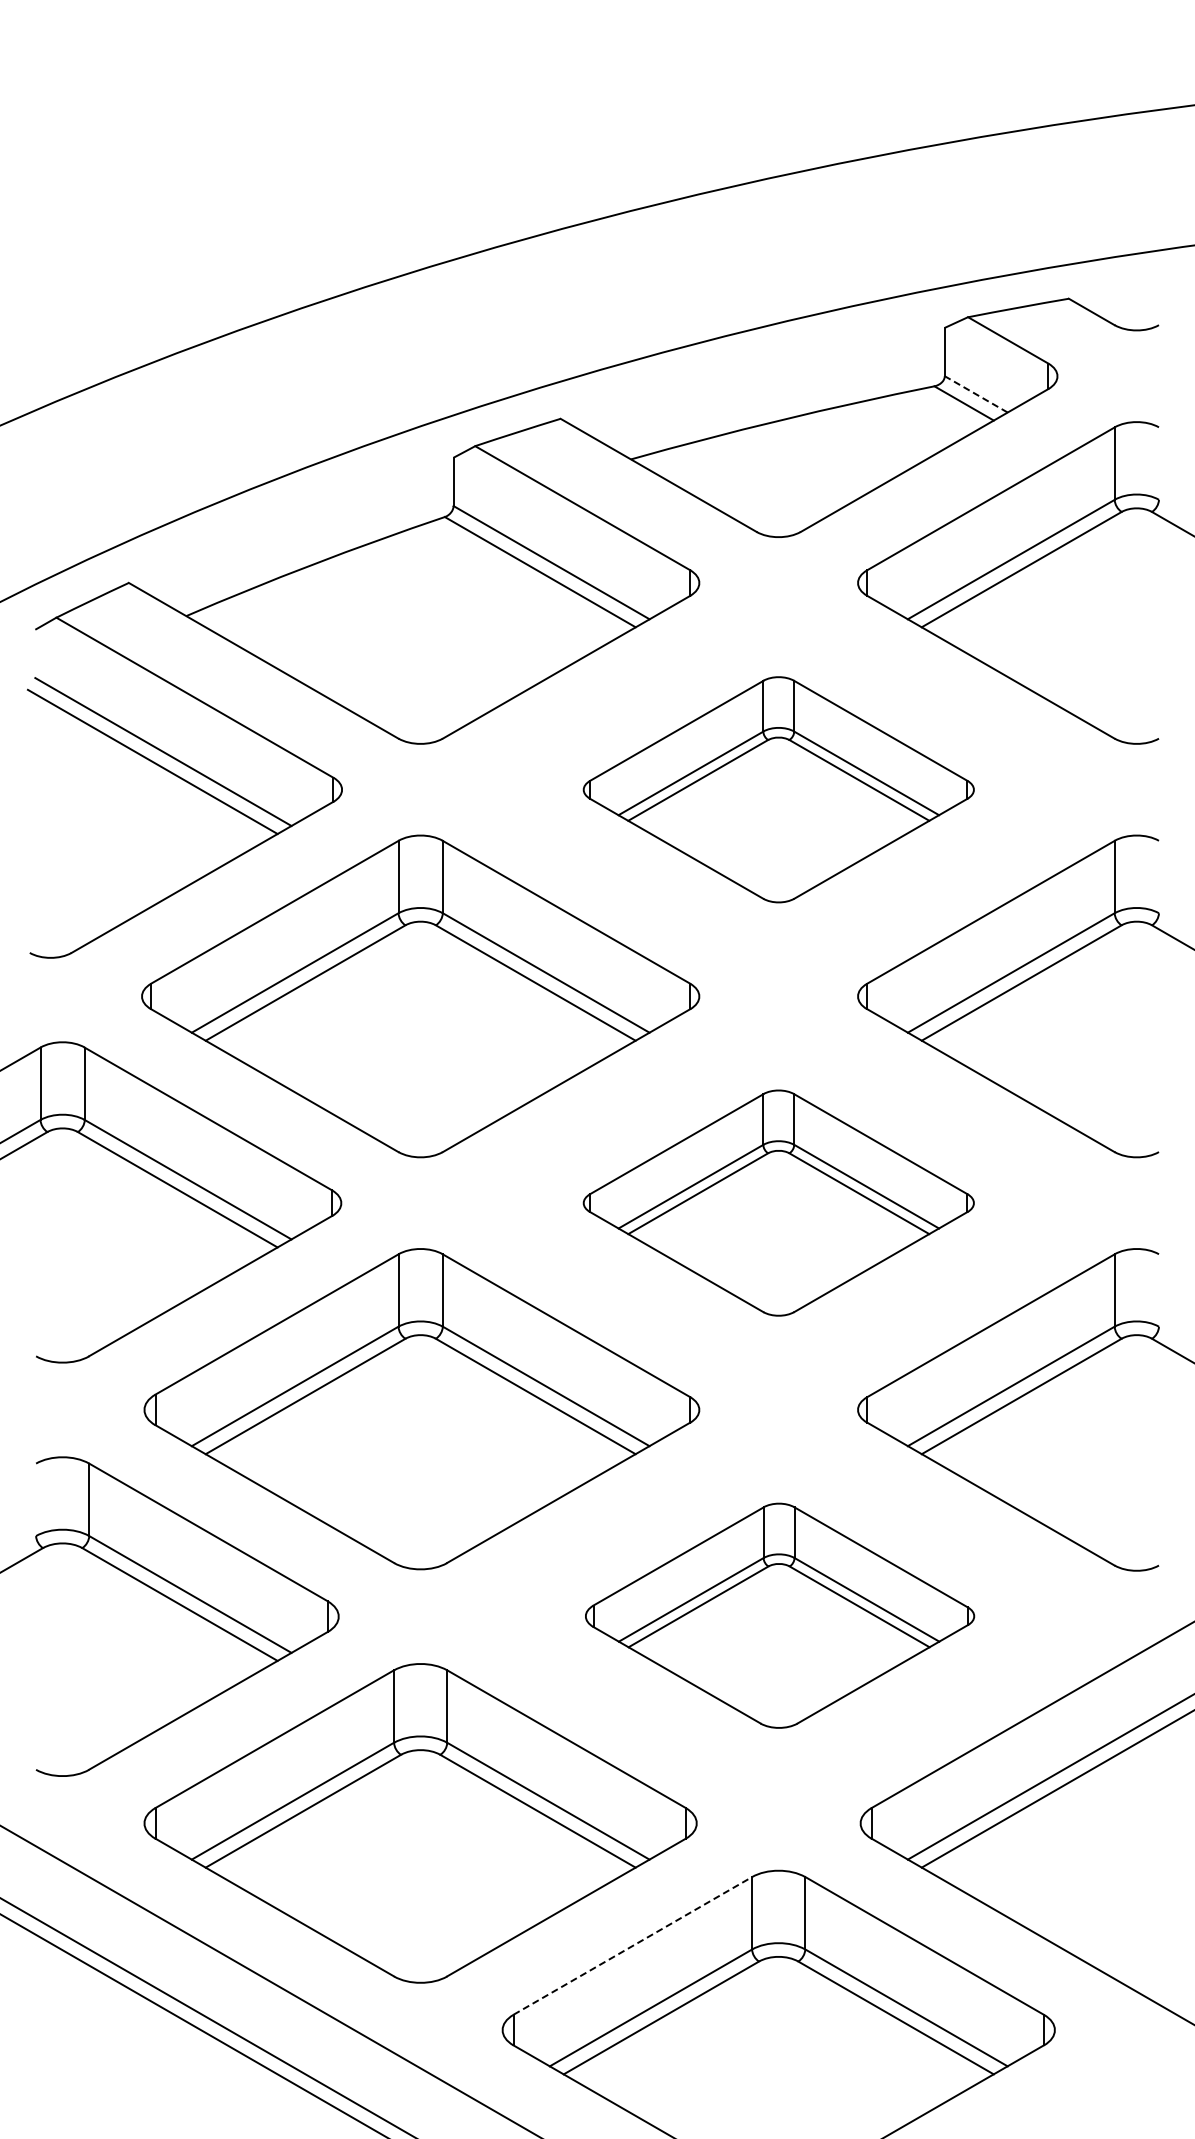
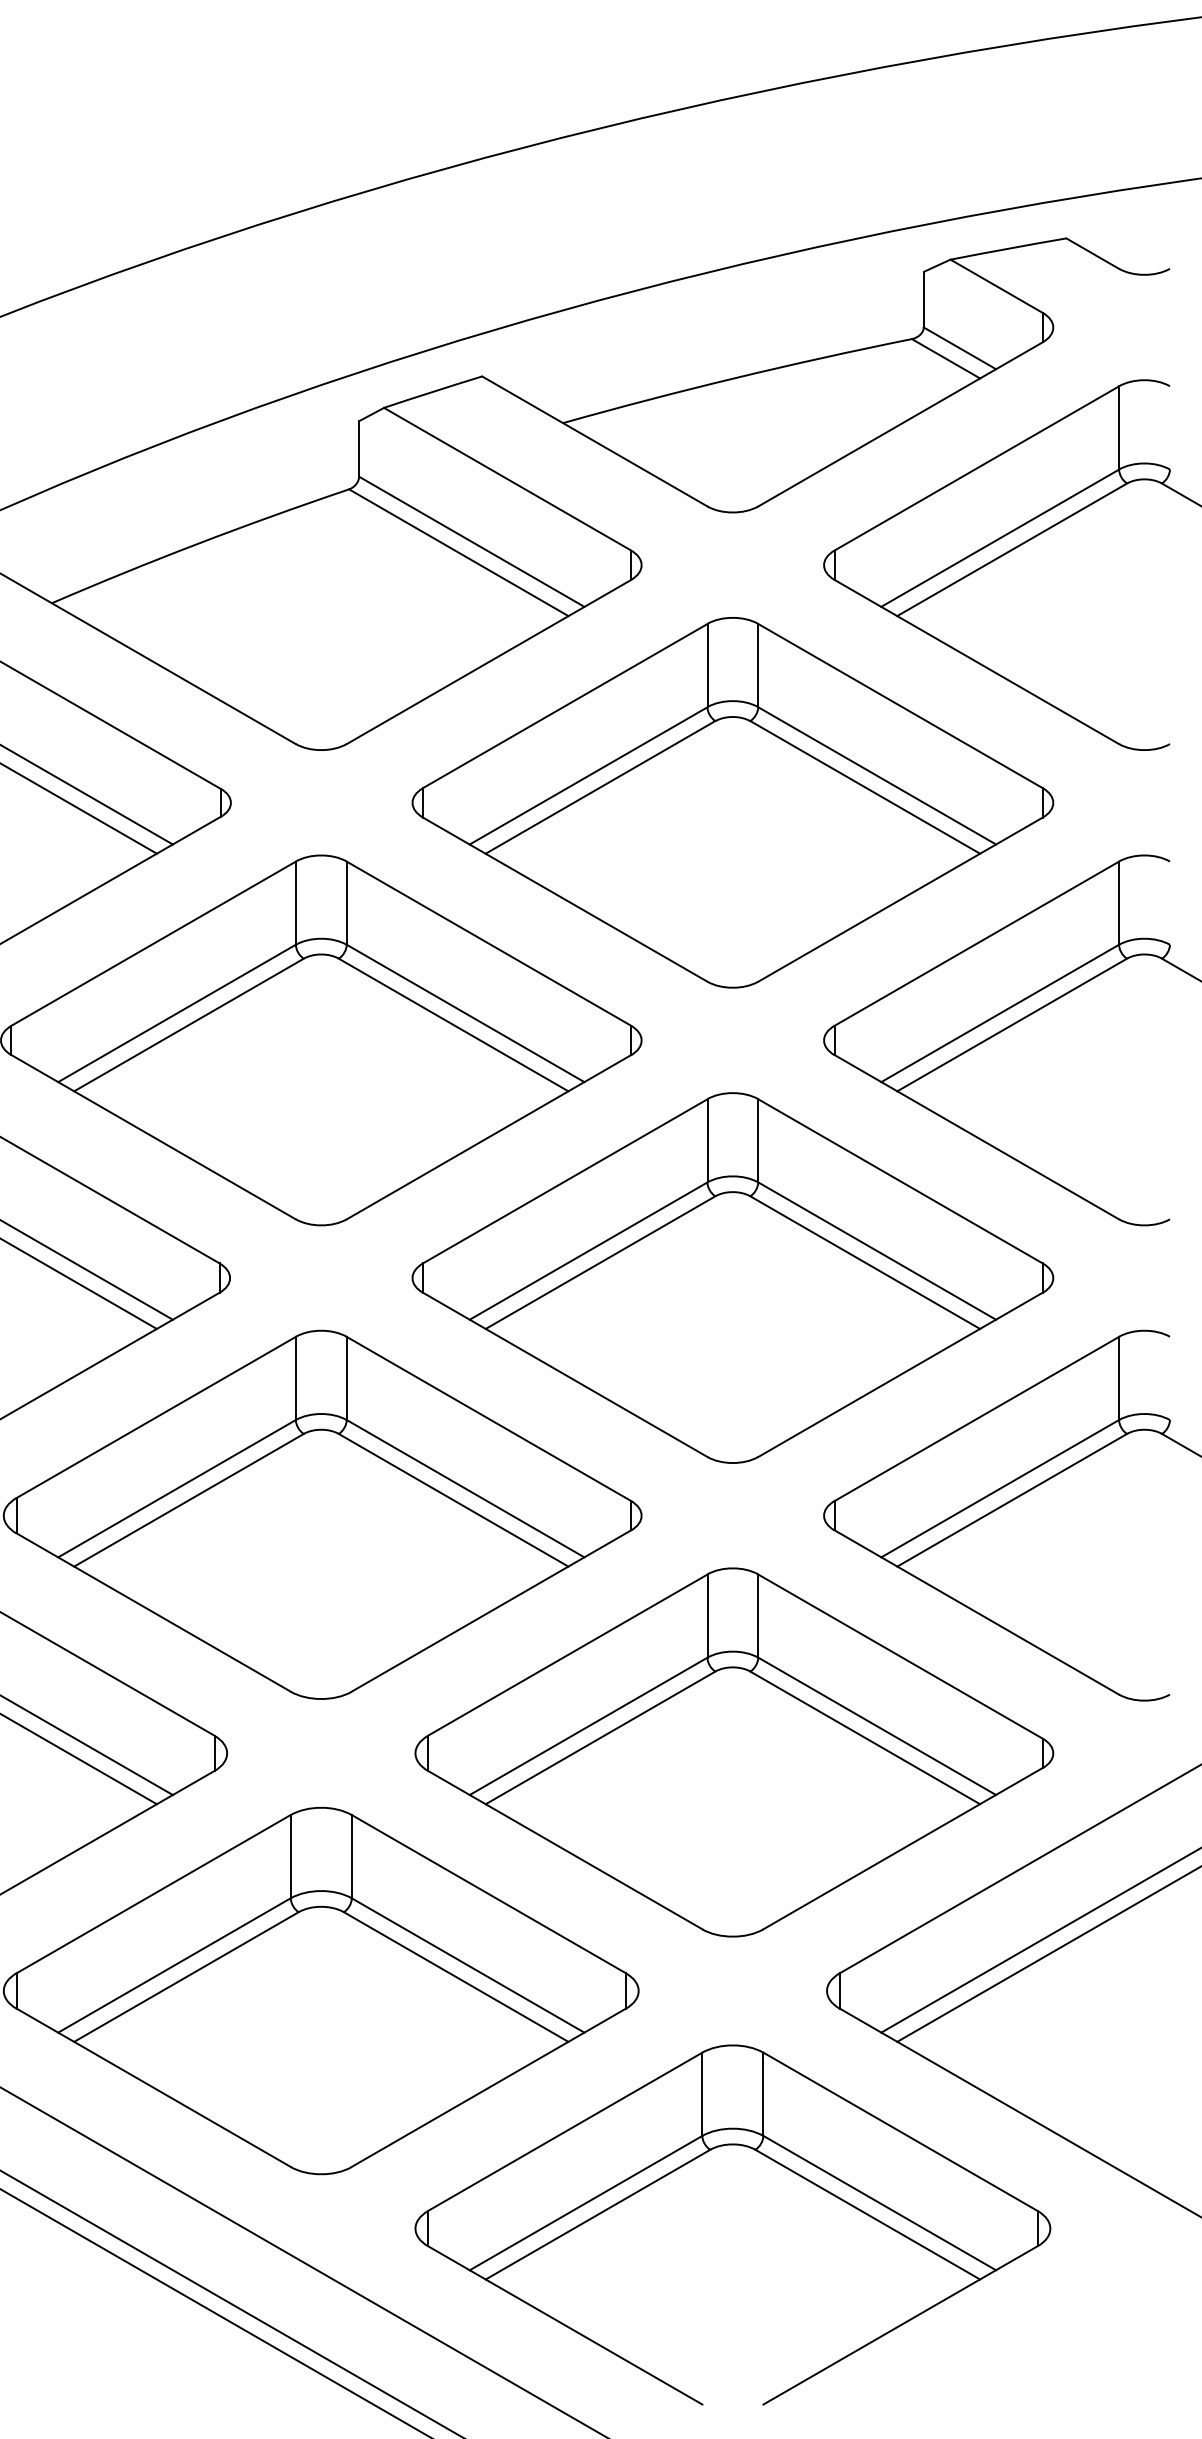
line: (975, 394) -> (959, 348), dashed -> solid
part: (778, 789) -> (732, 802), size x1.43
part: (778, 1202) -> (732, 1277), size x1.43
part: (779, 1615) -> (733, 1752), size x1.43
line: (632, 1945) -> (564, 2131), dashed -> solid

